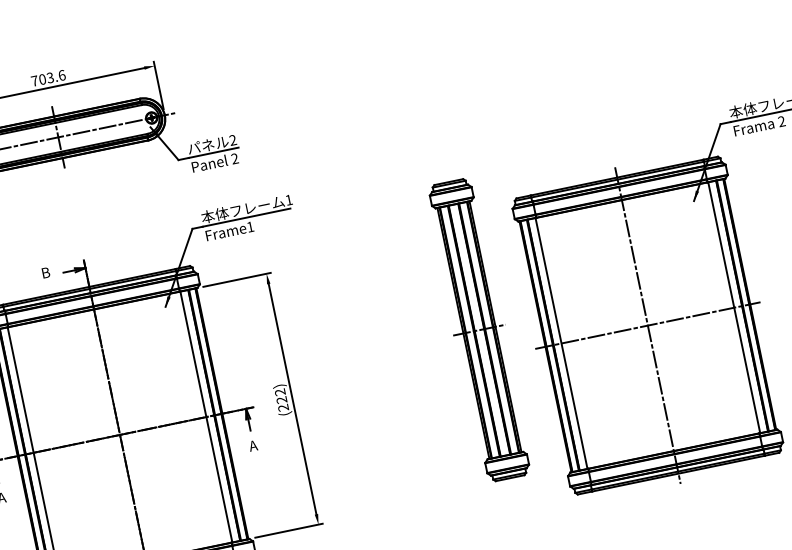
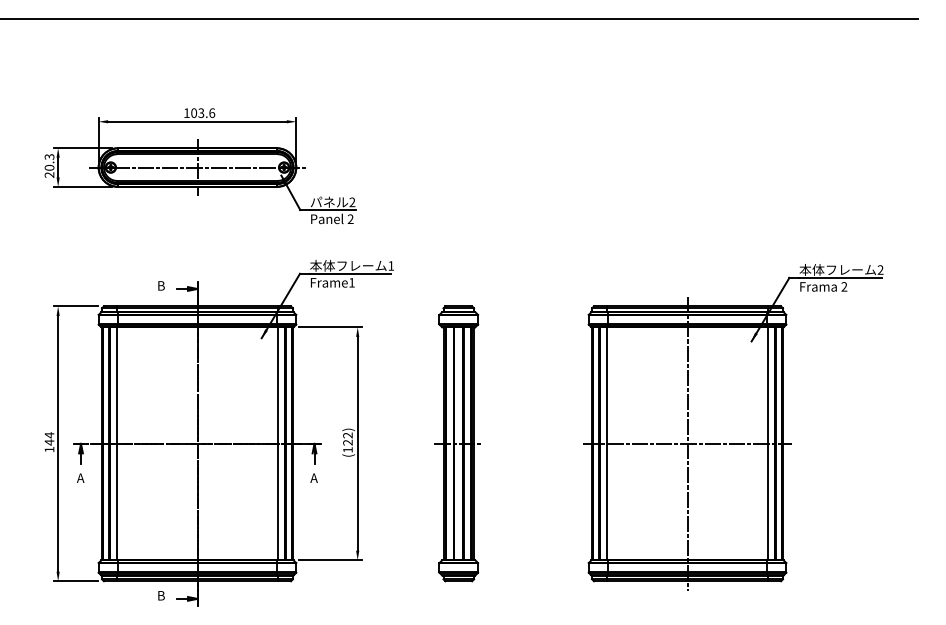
text: (34, 80) -> (186, 112), 703.6 -> 103.6
part: (478, 330) -> (457, 443), moved
text: (282, 407) -> (347, 449), (222) -> (122)

